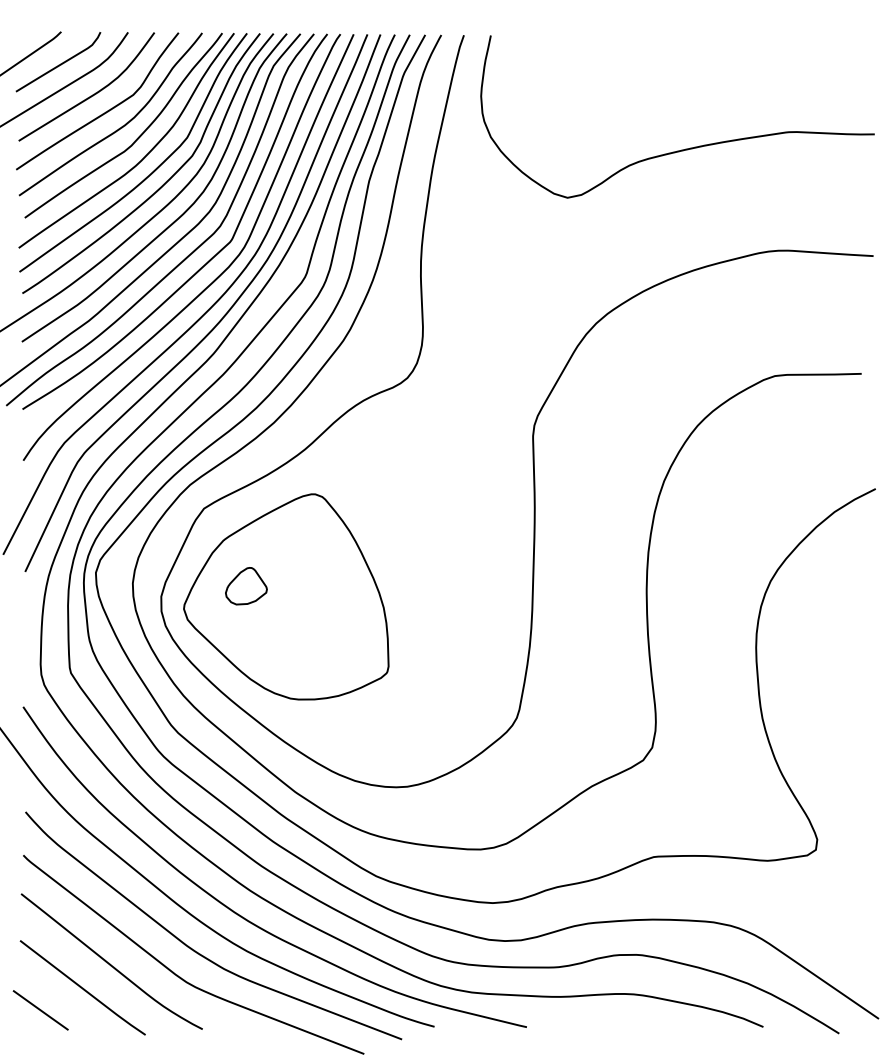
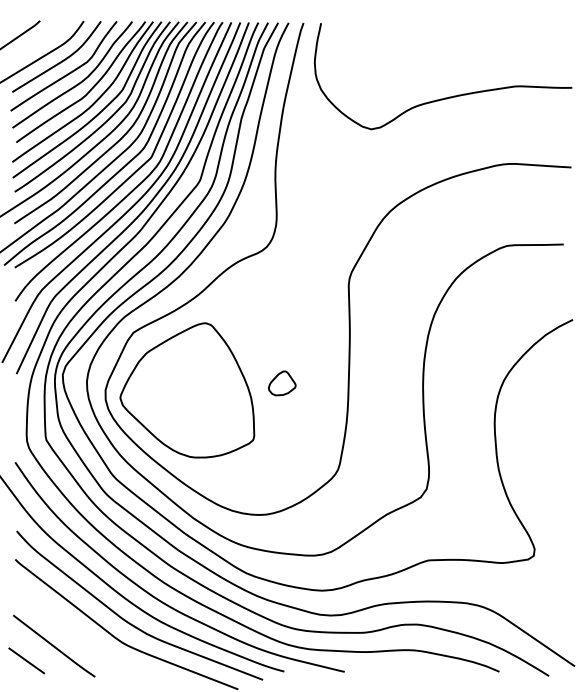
curve: (58, 63) -> (38, 41), removed
part: (246, 586) -> (282, 383), moved
curve: (109, 962) -> (71, 629), removed

